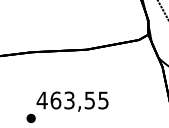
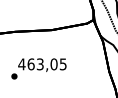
text: (89, 100) -> (53, 64), 463,55 -> 463,05

